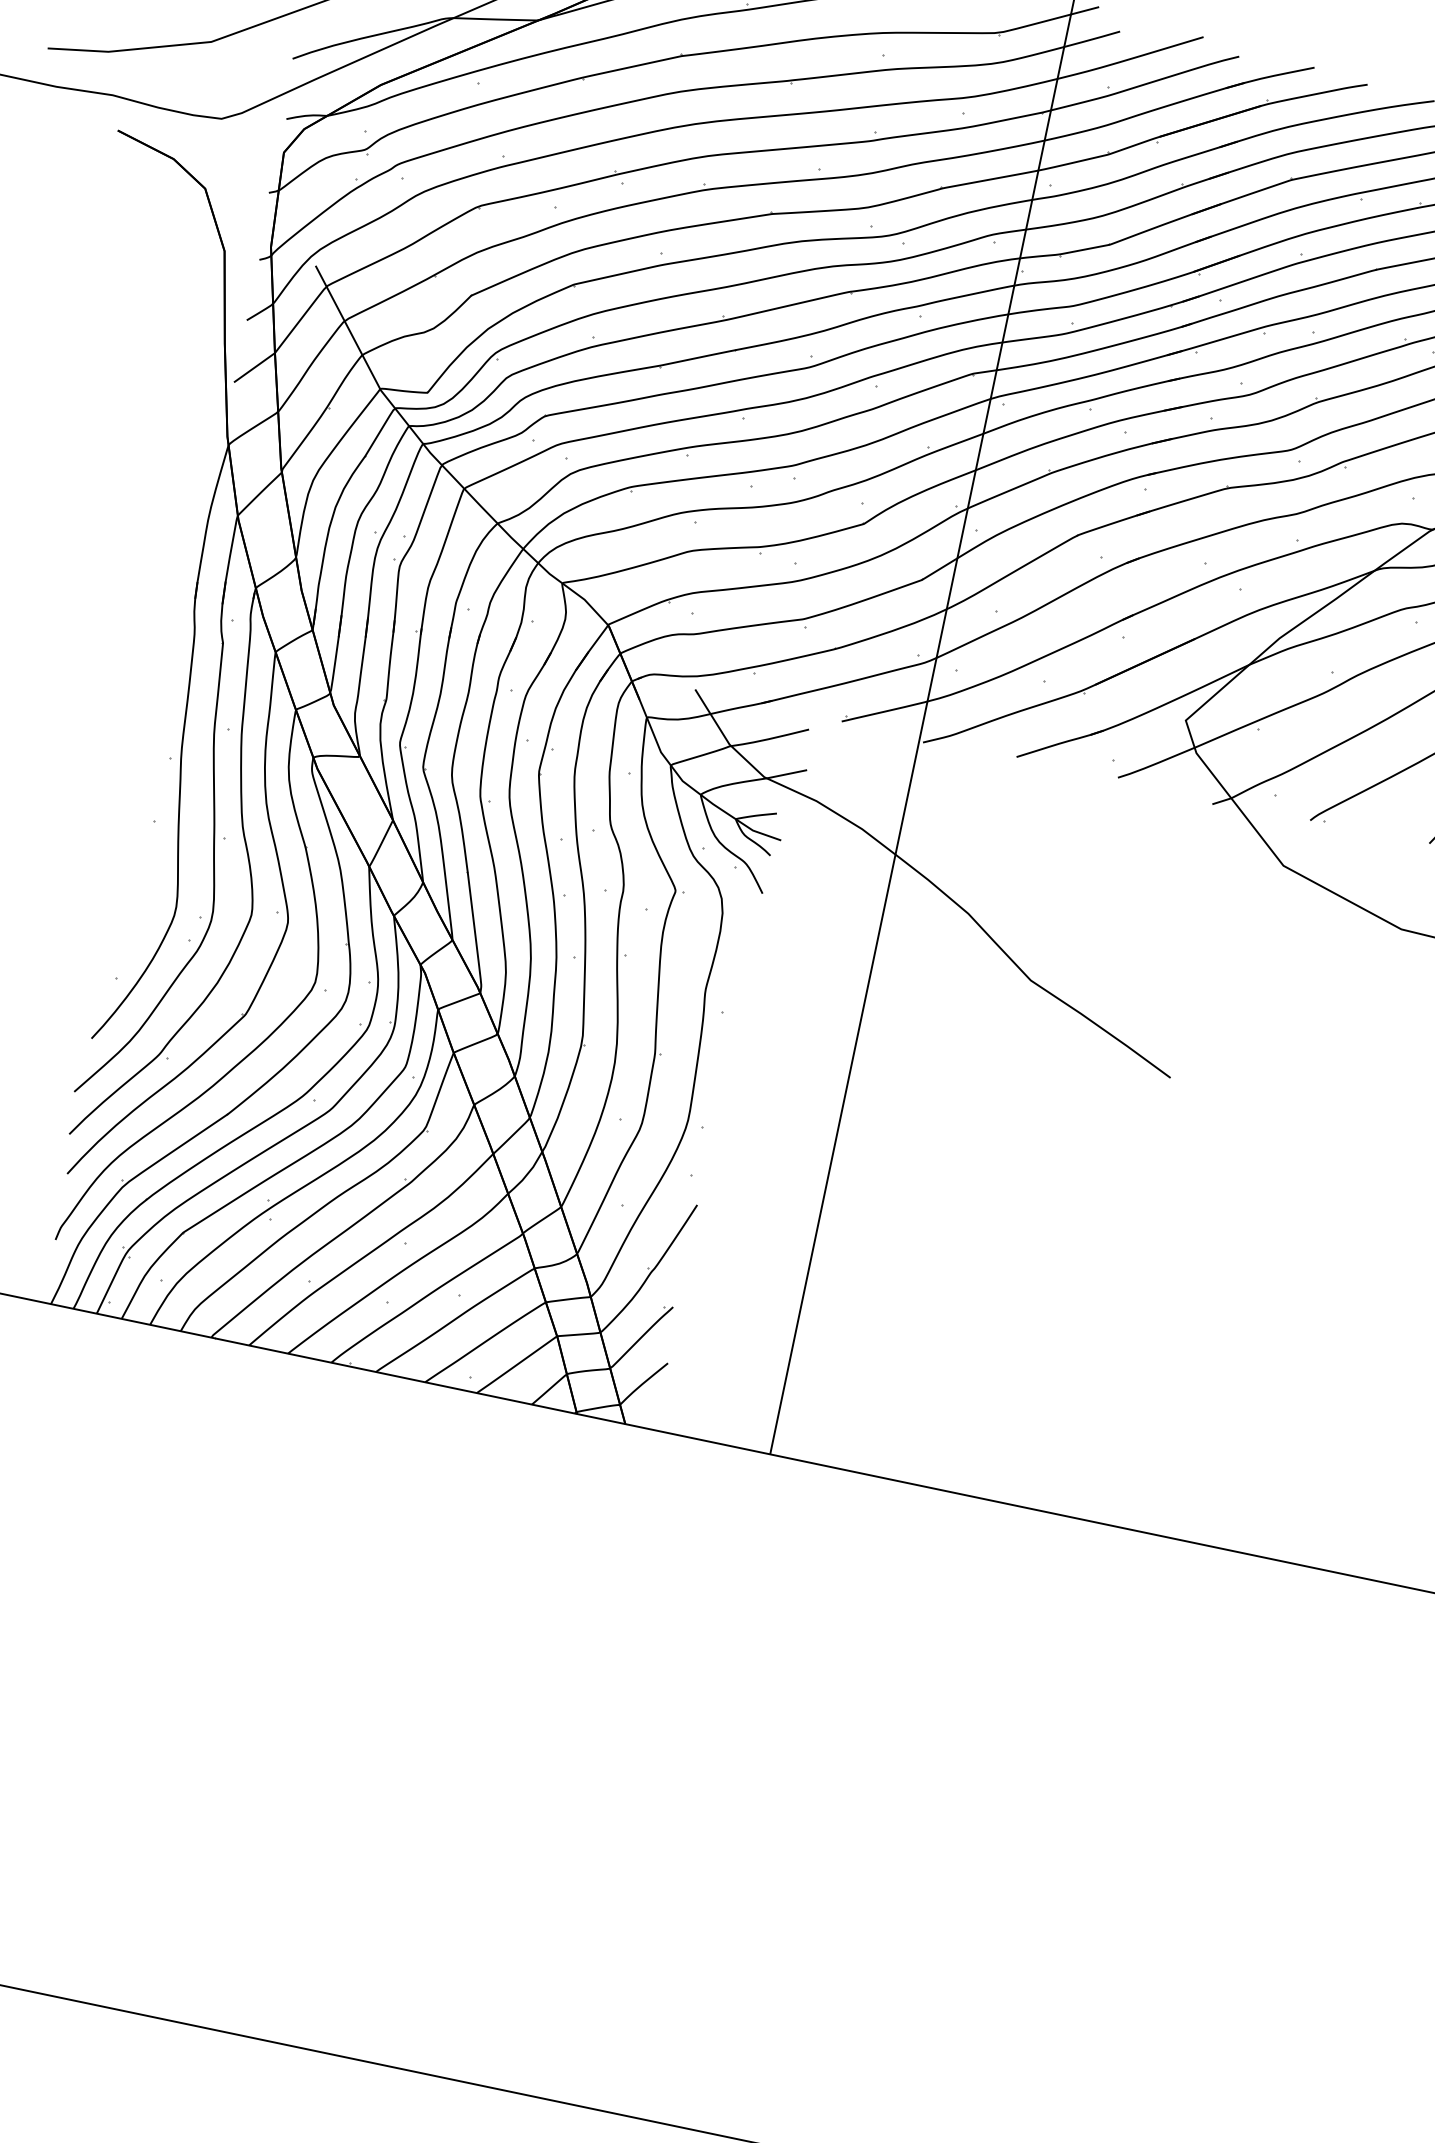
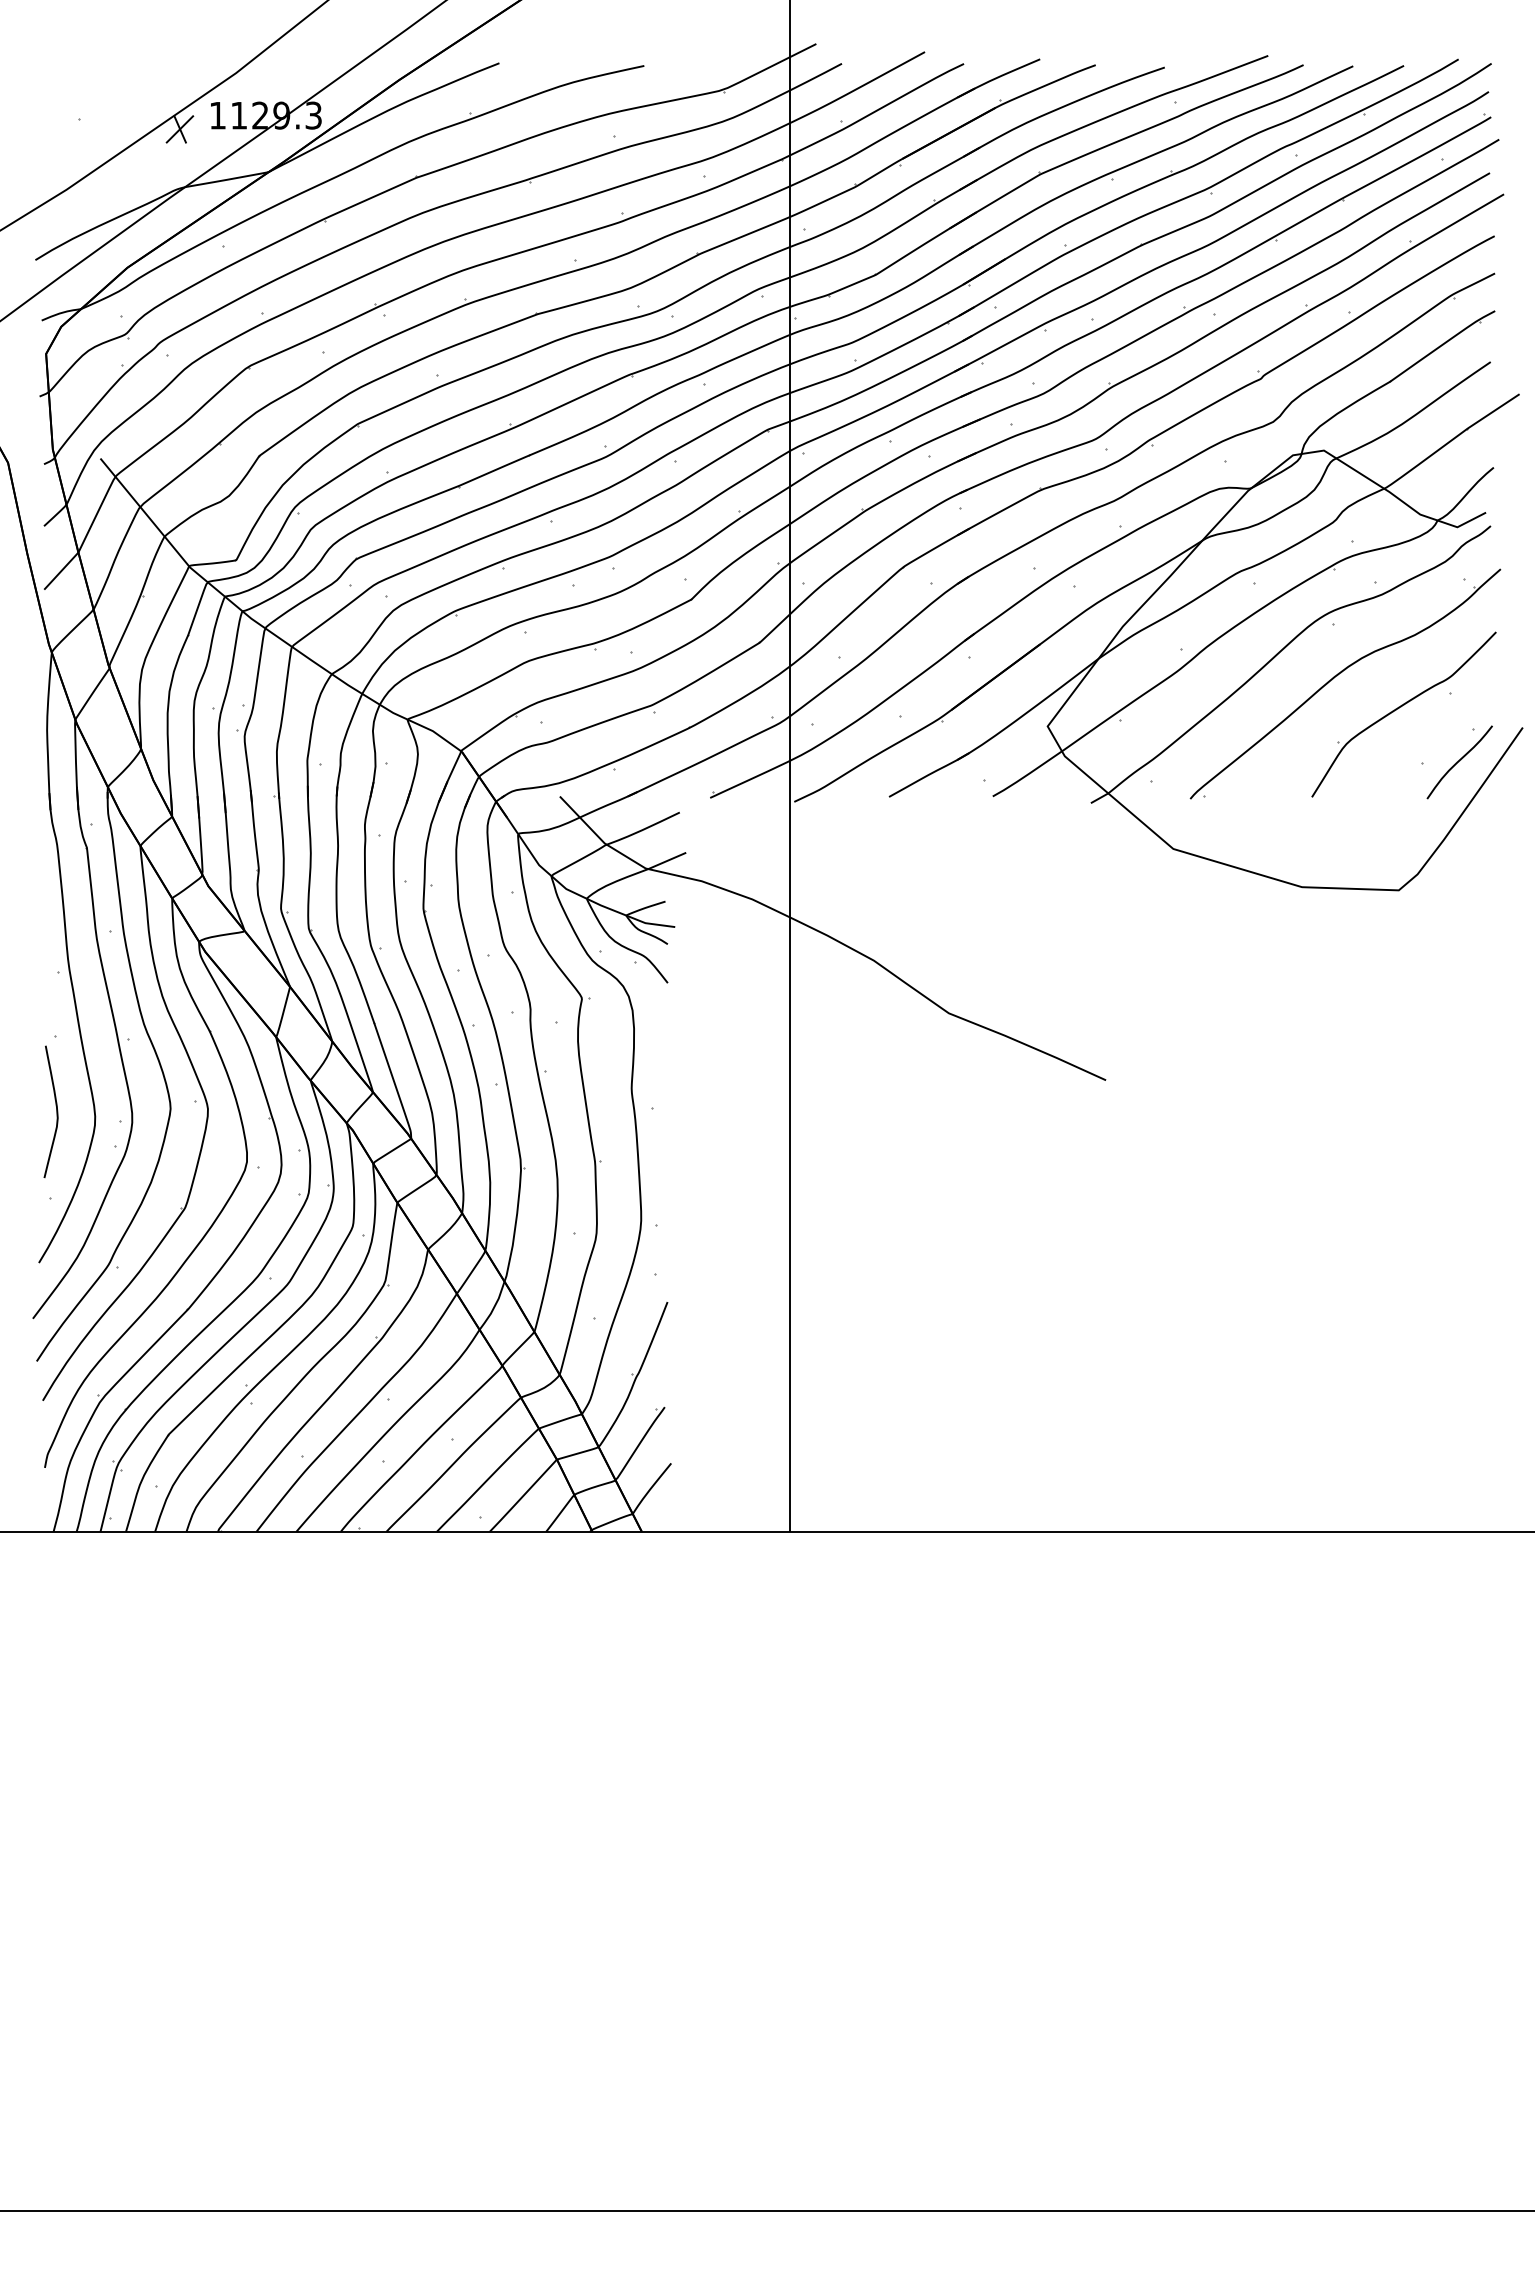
curve: (139, 894) -> (56, 1111), added

